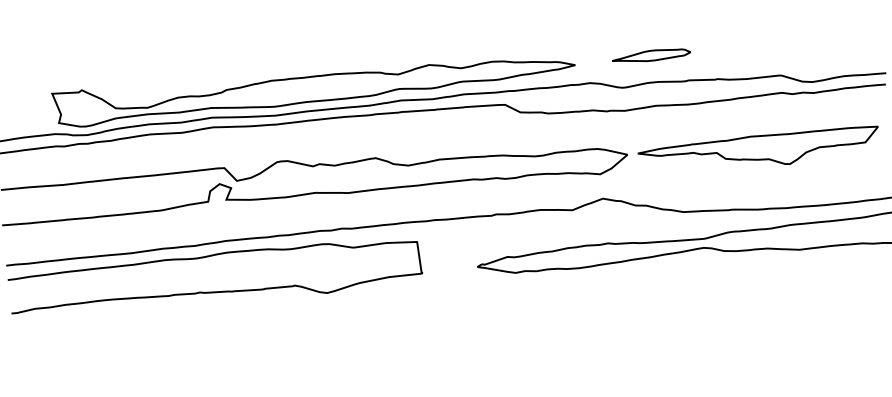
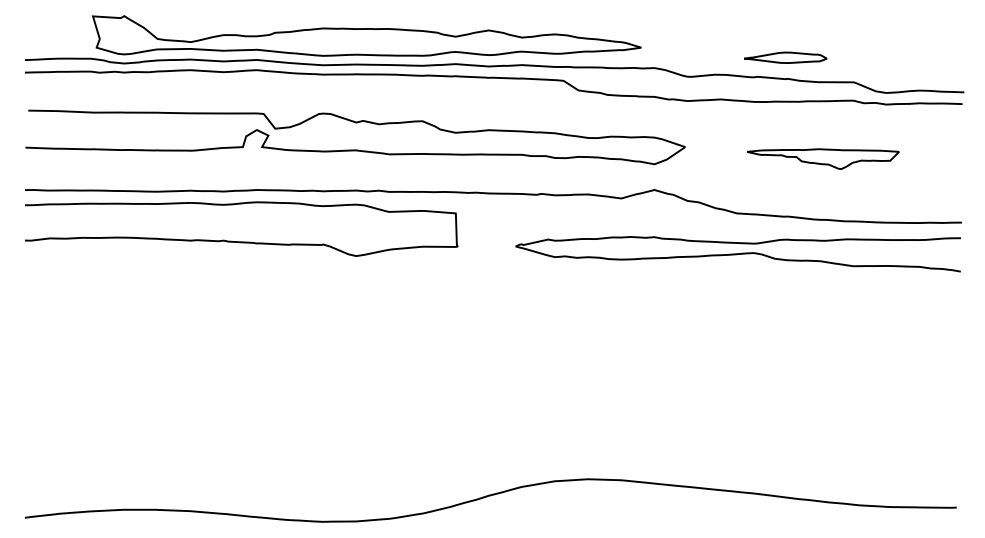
part: (651, 55) -> (785, 57), moved
part: (759, 150) -> (823, 158), size x0.6

